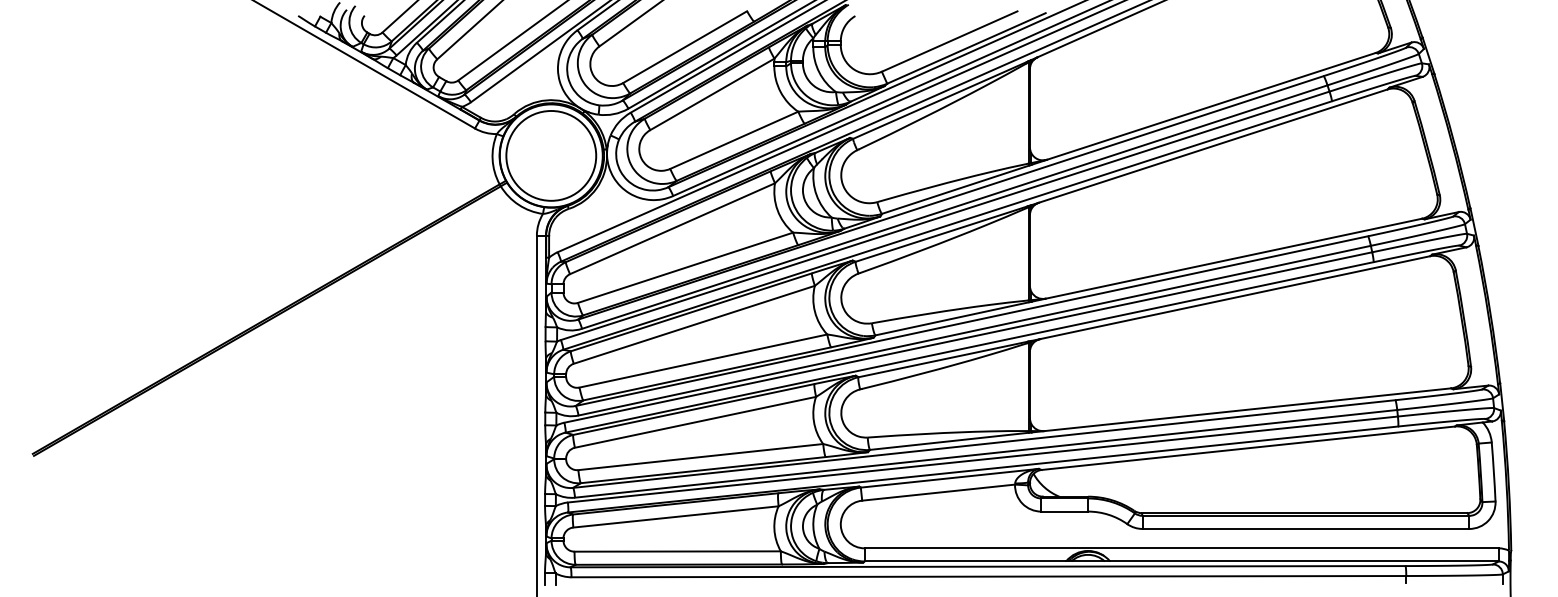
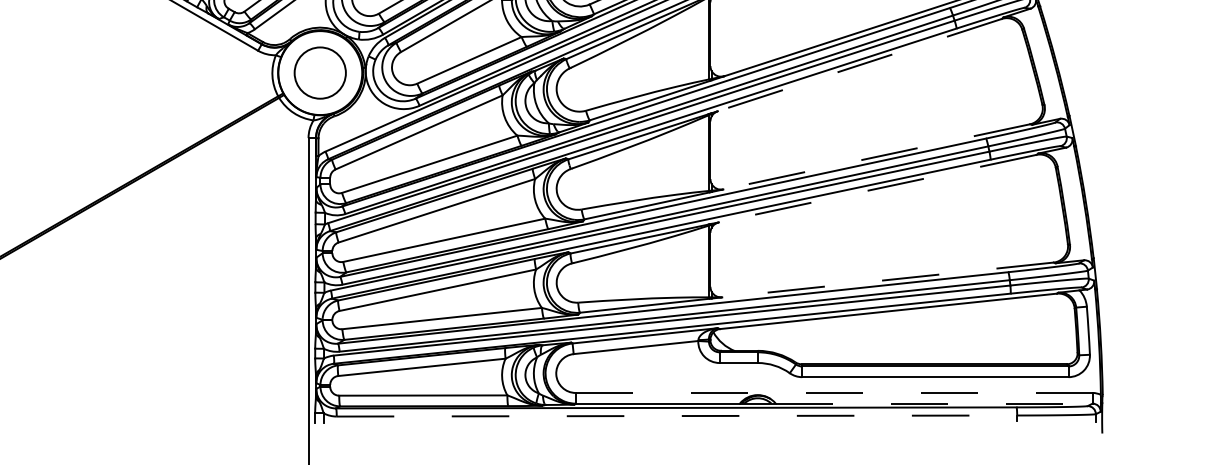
line: (1212, 146) -> (859, 65), solid -> dashed
circle: (551, 155) -> (320, 72), size x0.7
line: (1233, 258) -> (876, 156), solid -> dashed
line: (1234, 297) -> (877, 188), solid -> dashed
line: (1247, 409) -> (887, 279), solid -> dashed
line: (1182, 548) -> (834, 393), solid -> dashed
line: (1304, 561) -> (934, 403), solid -> dashed
line: (989, 576) -> (677, 415), solid -> dashed

